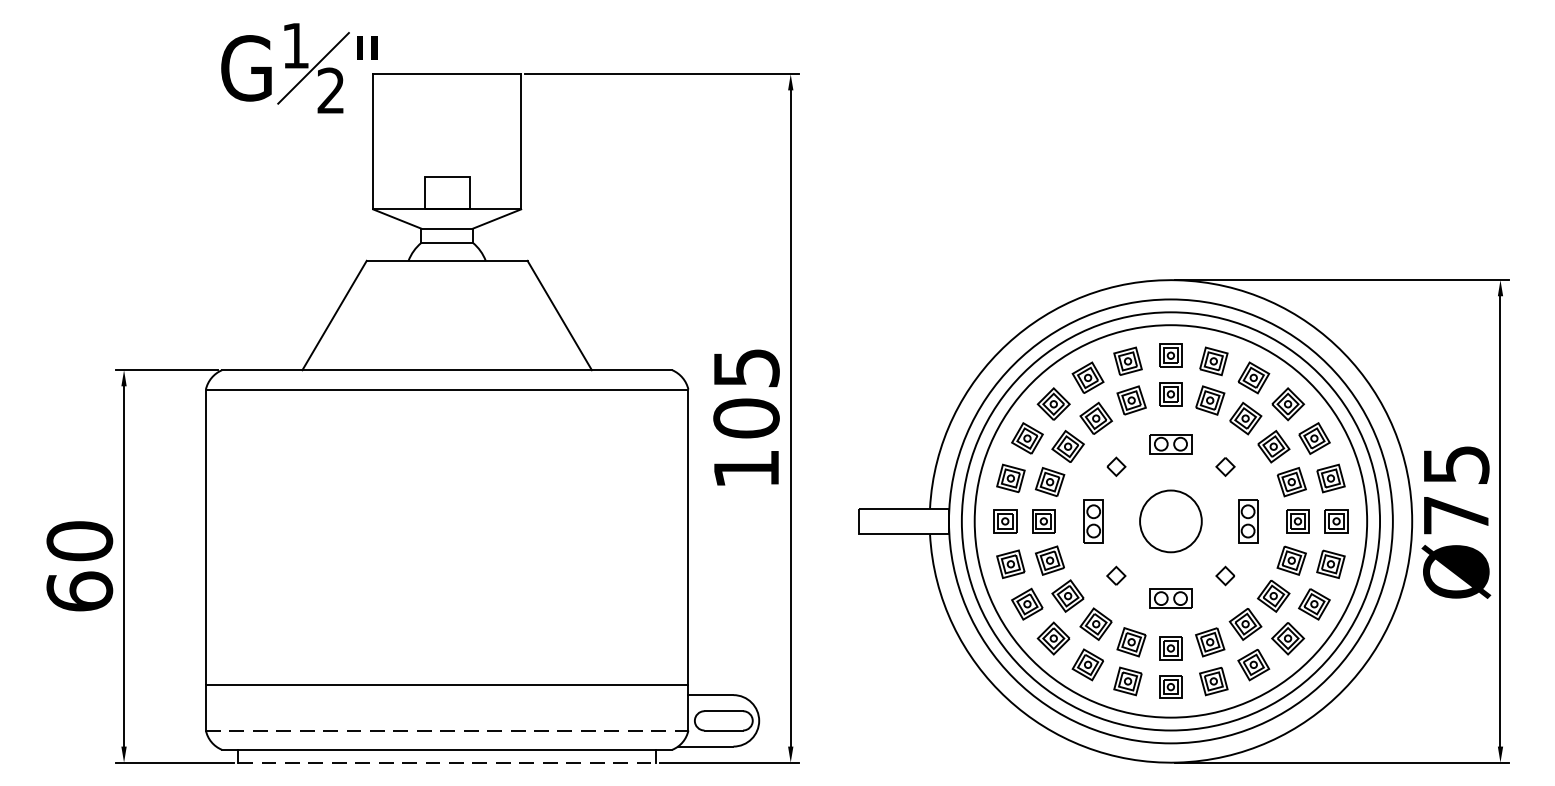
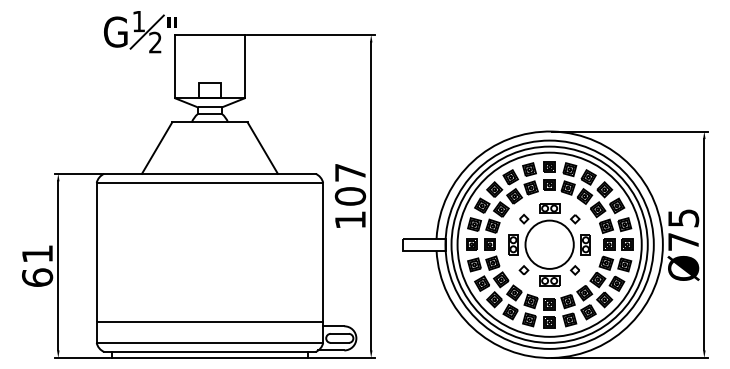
text: (746, 367) -> (350, 172), 105 -> 107
circle: (1170, 520) -> (549, 244), size x1.67
text: (79, 540) -> (37, 253), 60 -> 61
line: (448, 729) -> (210, 342), dashed -> solid
line: (448, 763) -> (210, 358), dashed -> solid

